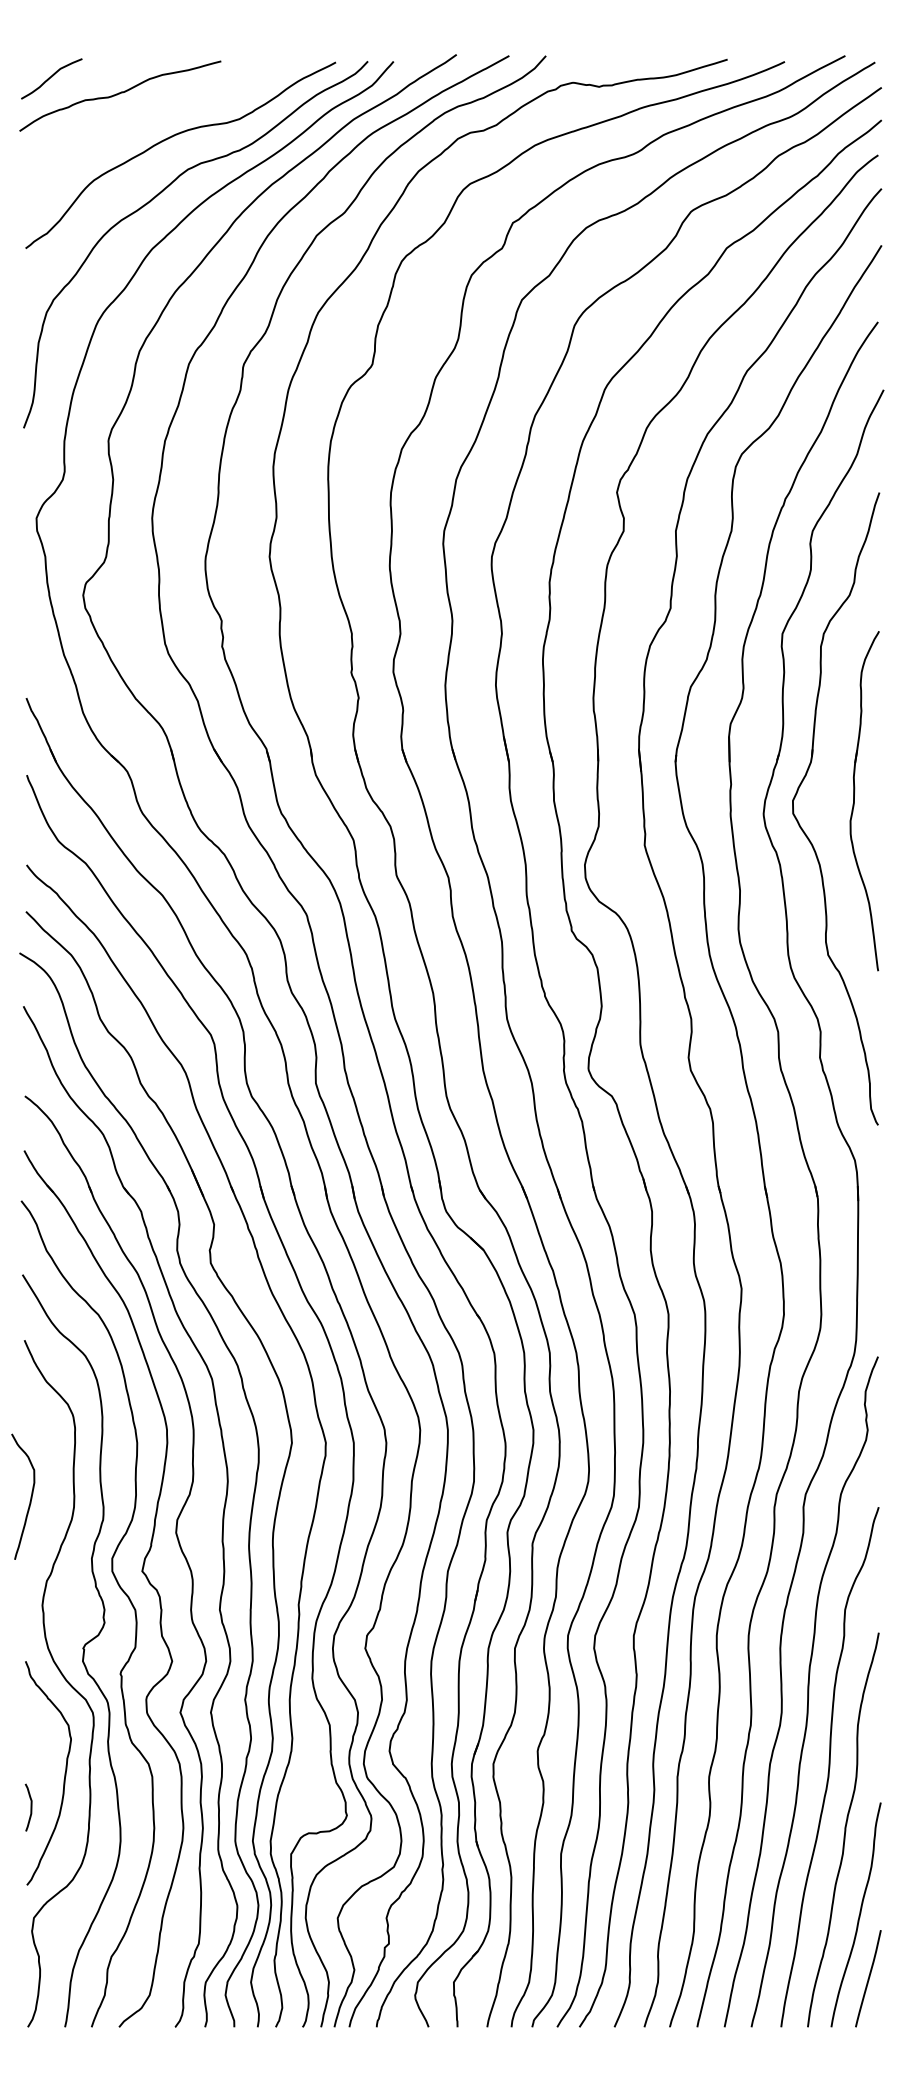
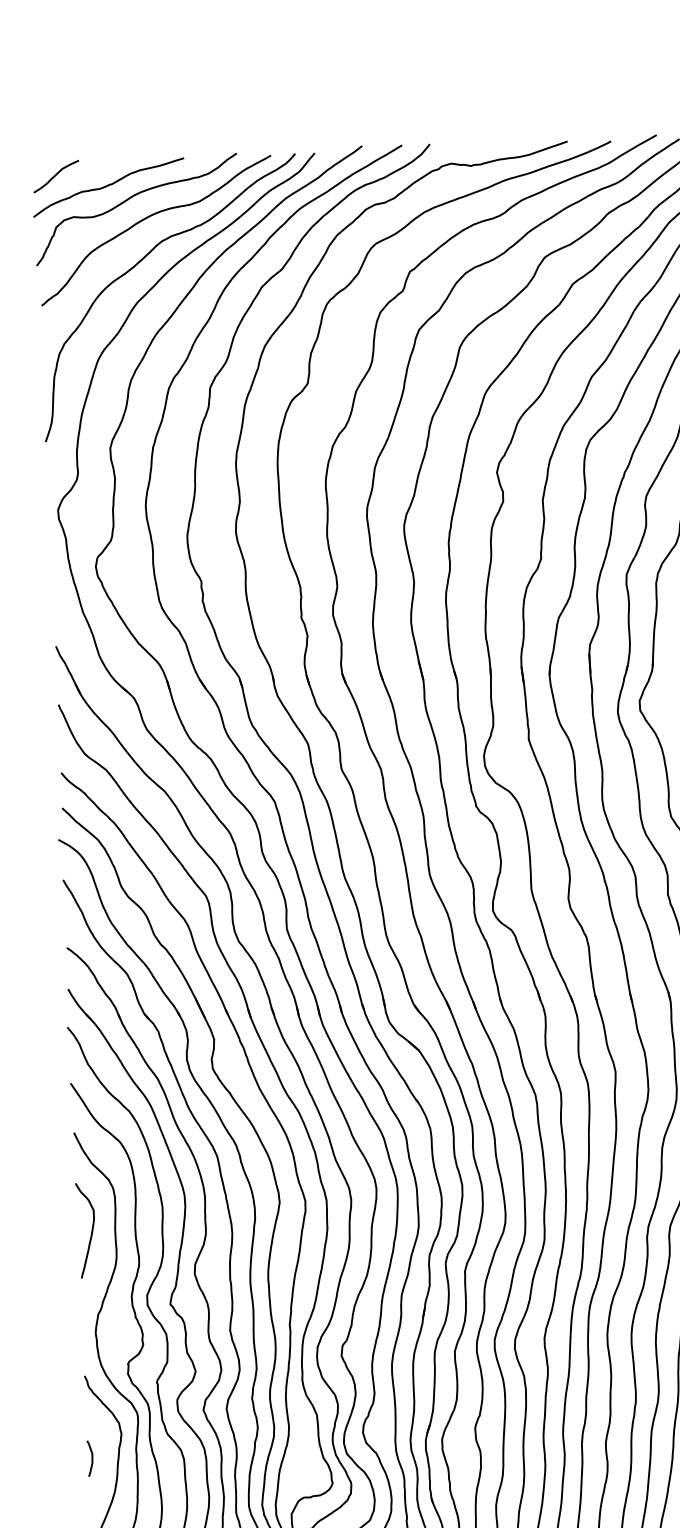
curve: (147, 112) -> (129, 199), added
curve: (30, 1496) -> (91, 1230), moved
curve: (30, 1807) -> (91, 1458), moved

